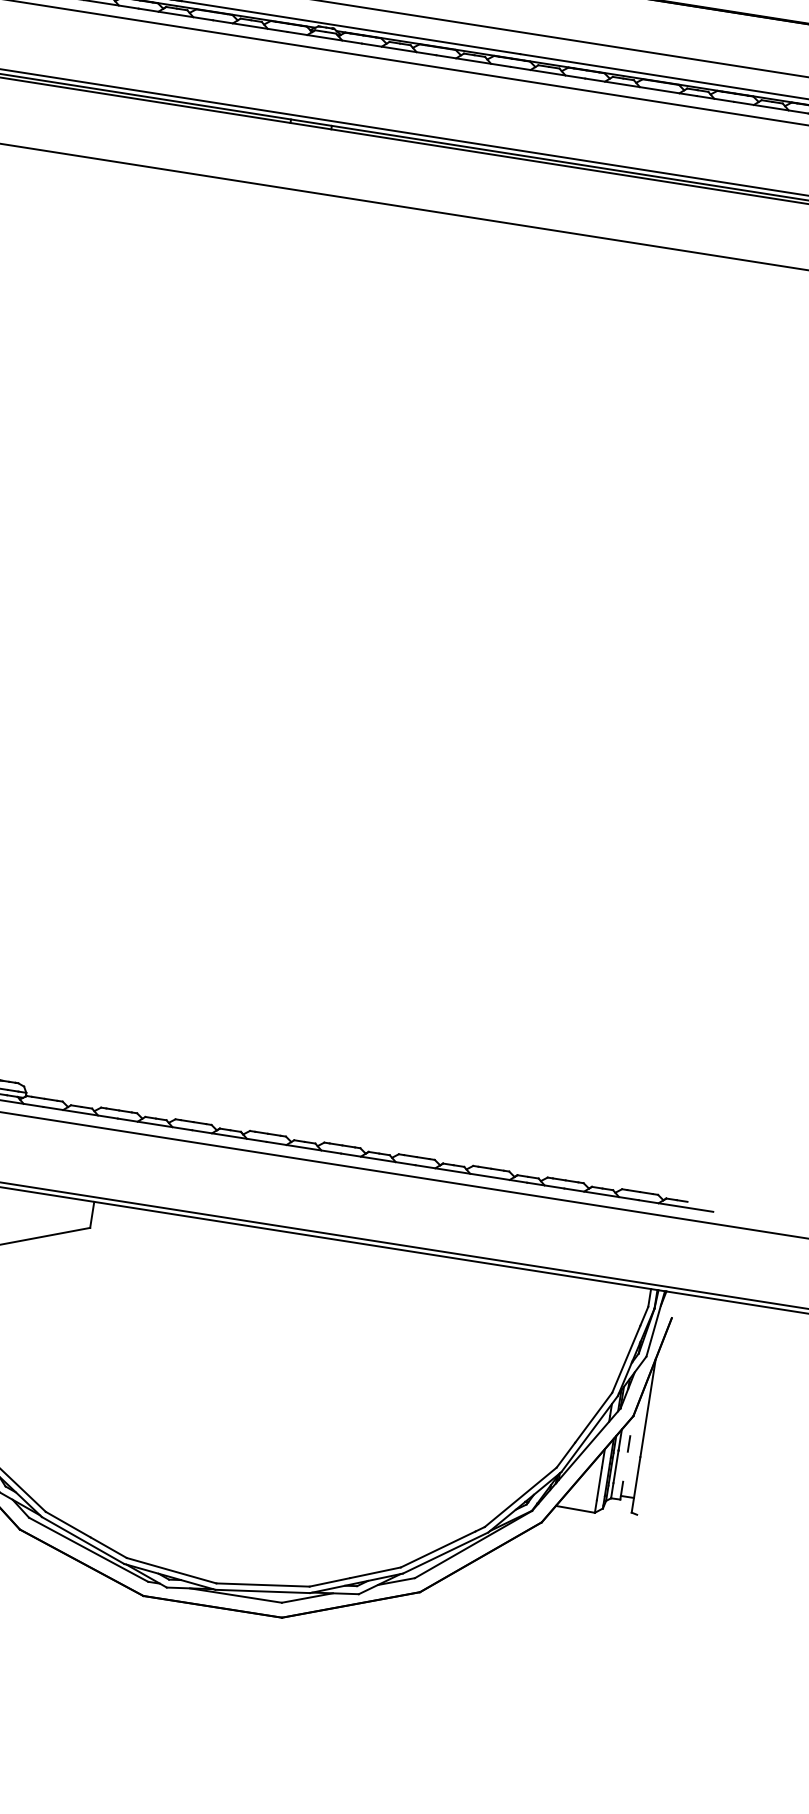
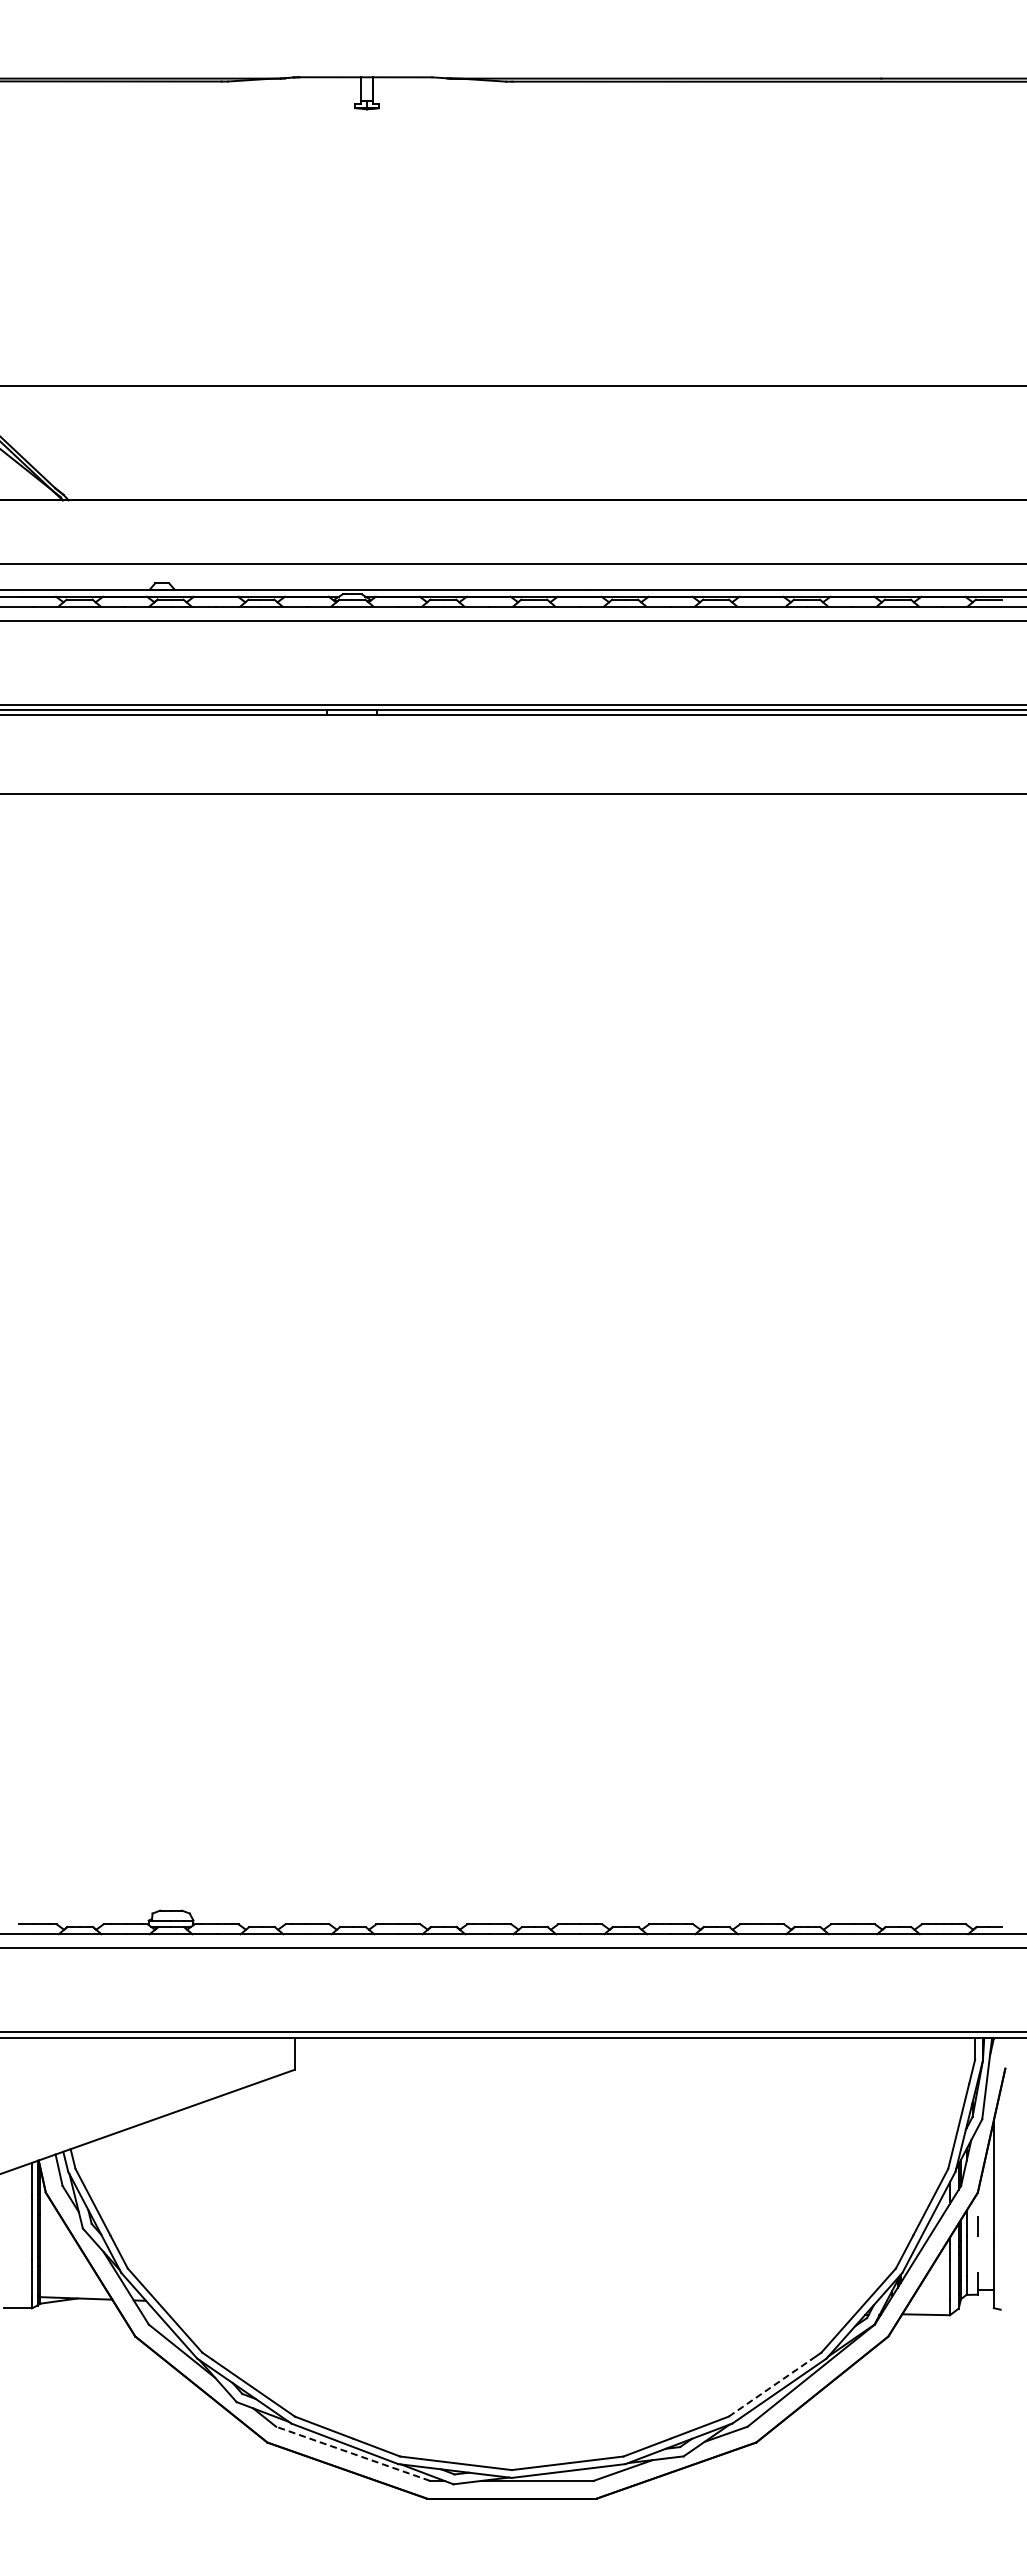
line: (438, 1548) -> (770, 2387), solid -> dashed
line: (88, 1549) -> (353, 2453), solid -> dashed

